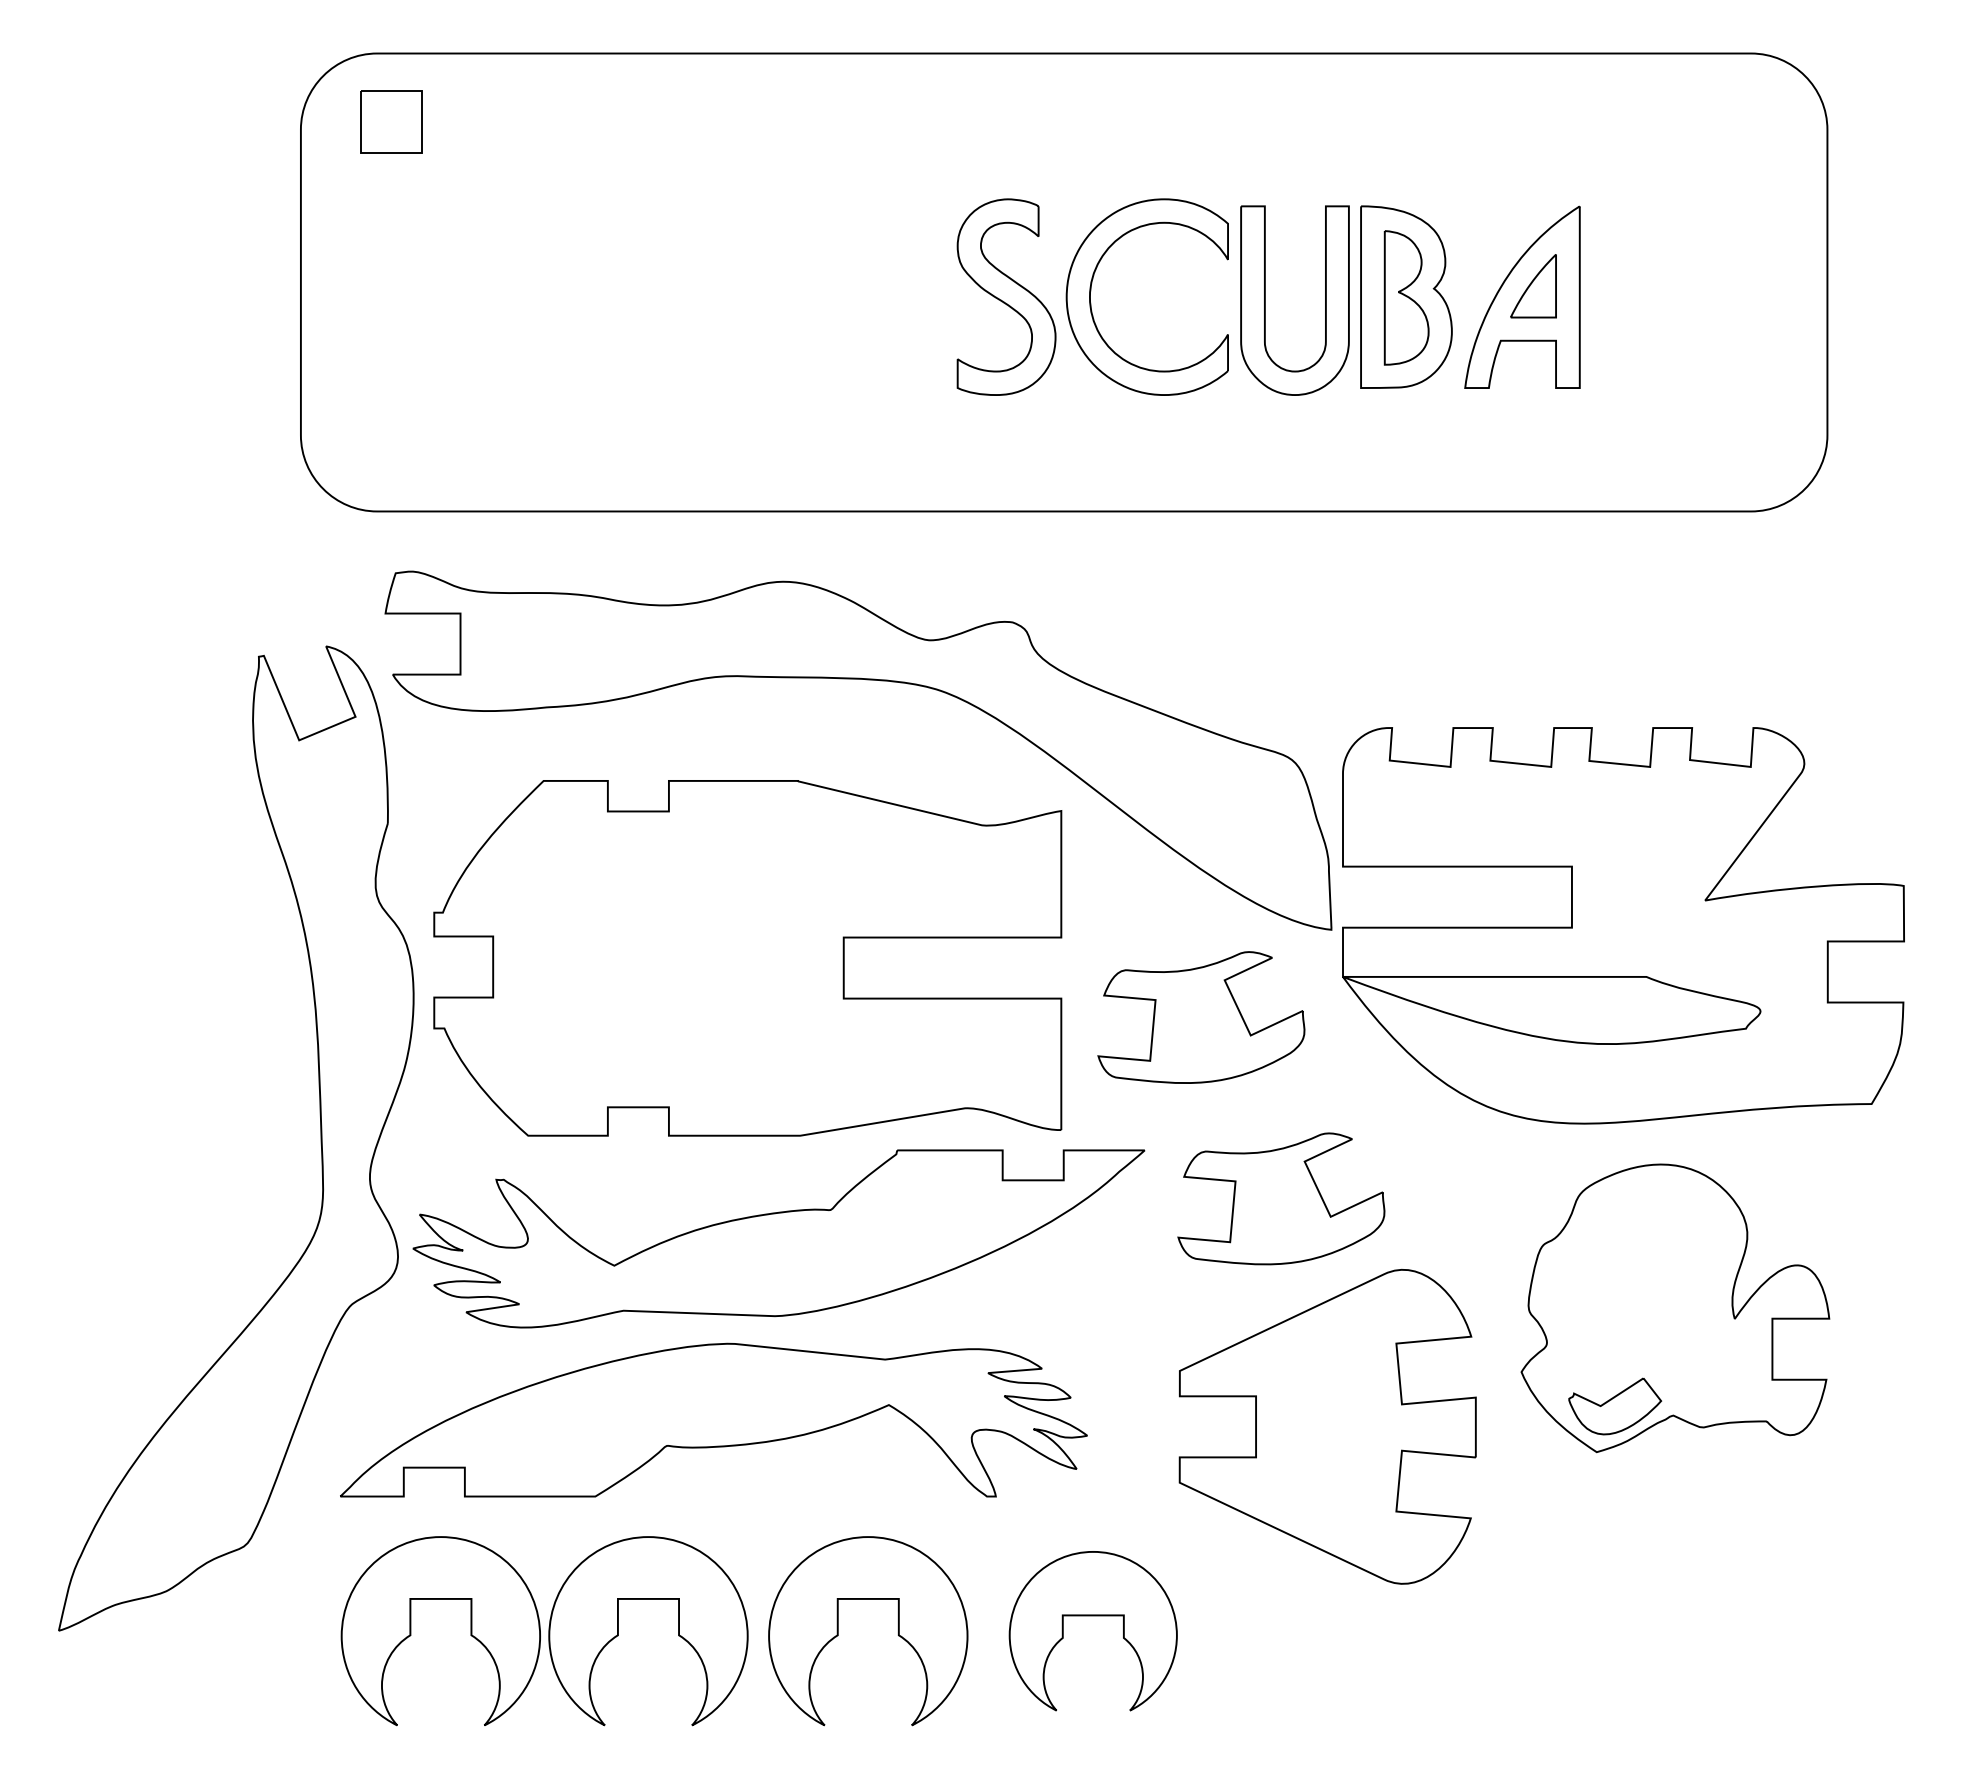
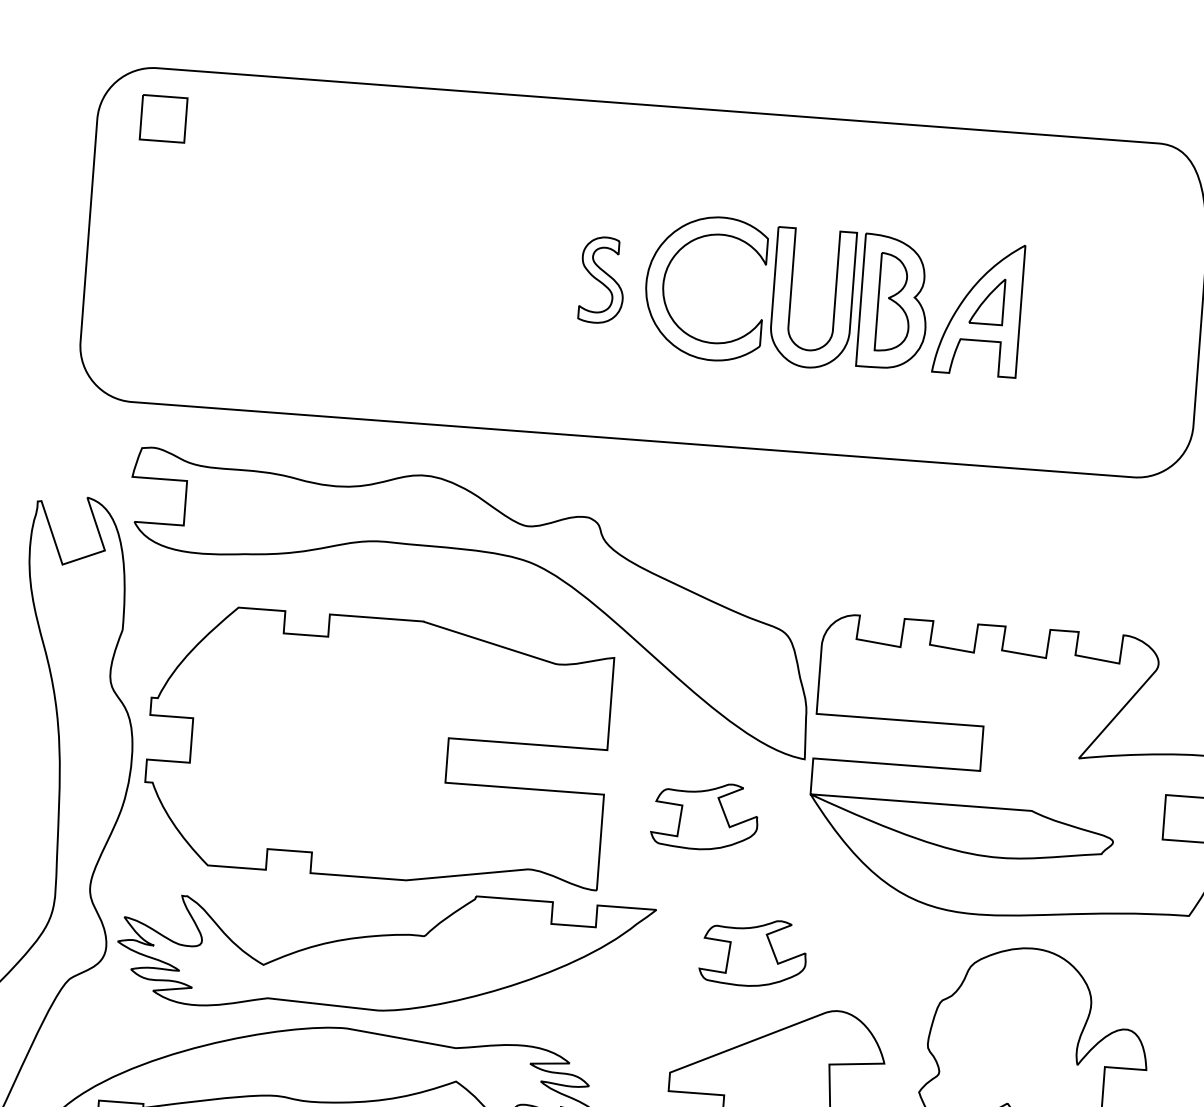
part: (1006, 296) -> (602, 279), size x0.6
part: (1201, 1017) -> (705, 816), size x0.7
part: (1281, 1198) -> (753, 952), size x0.7

